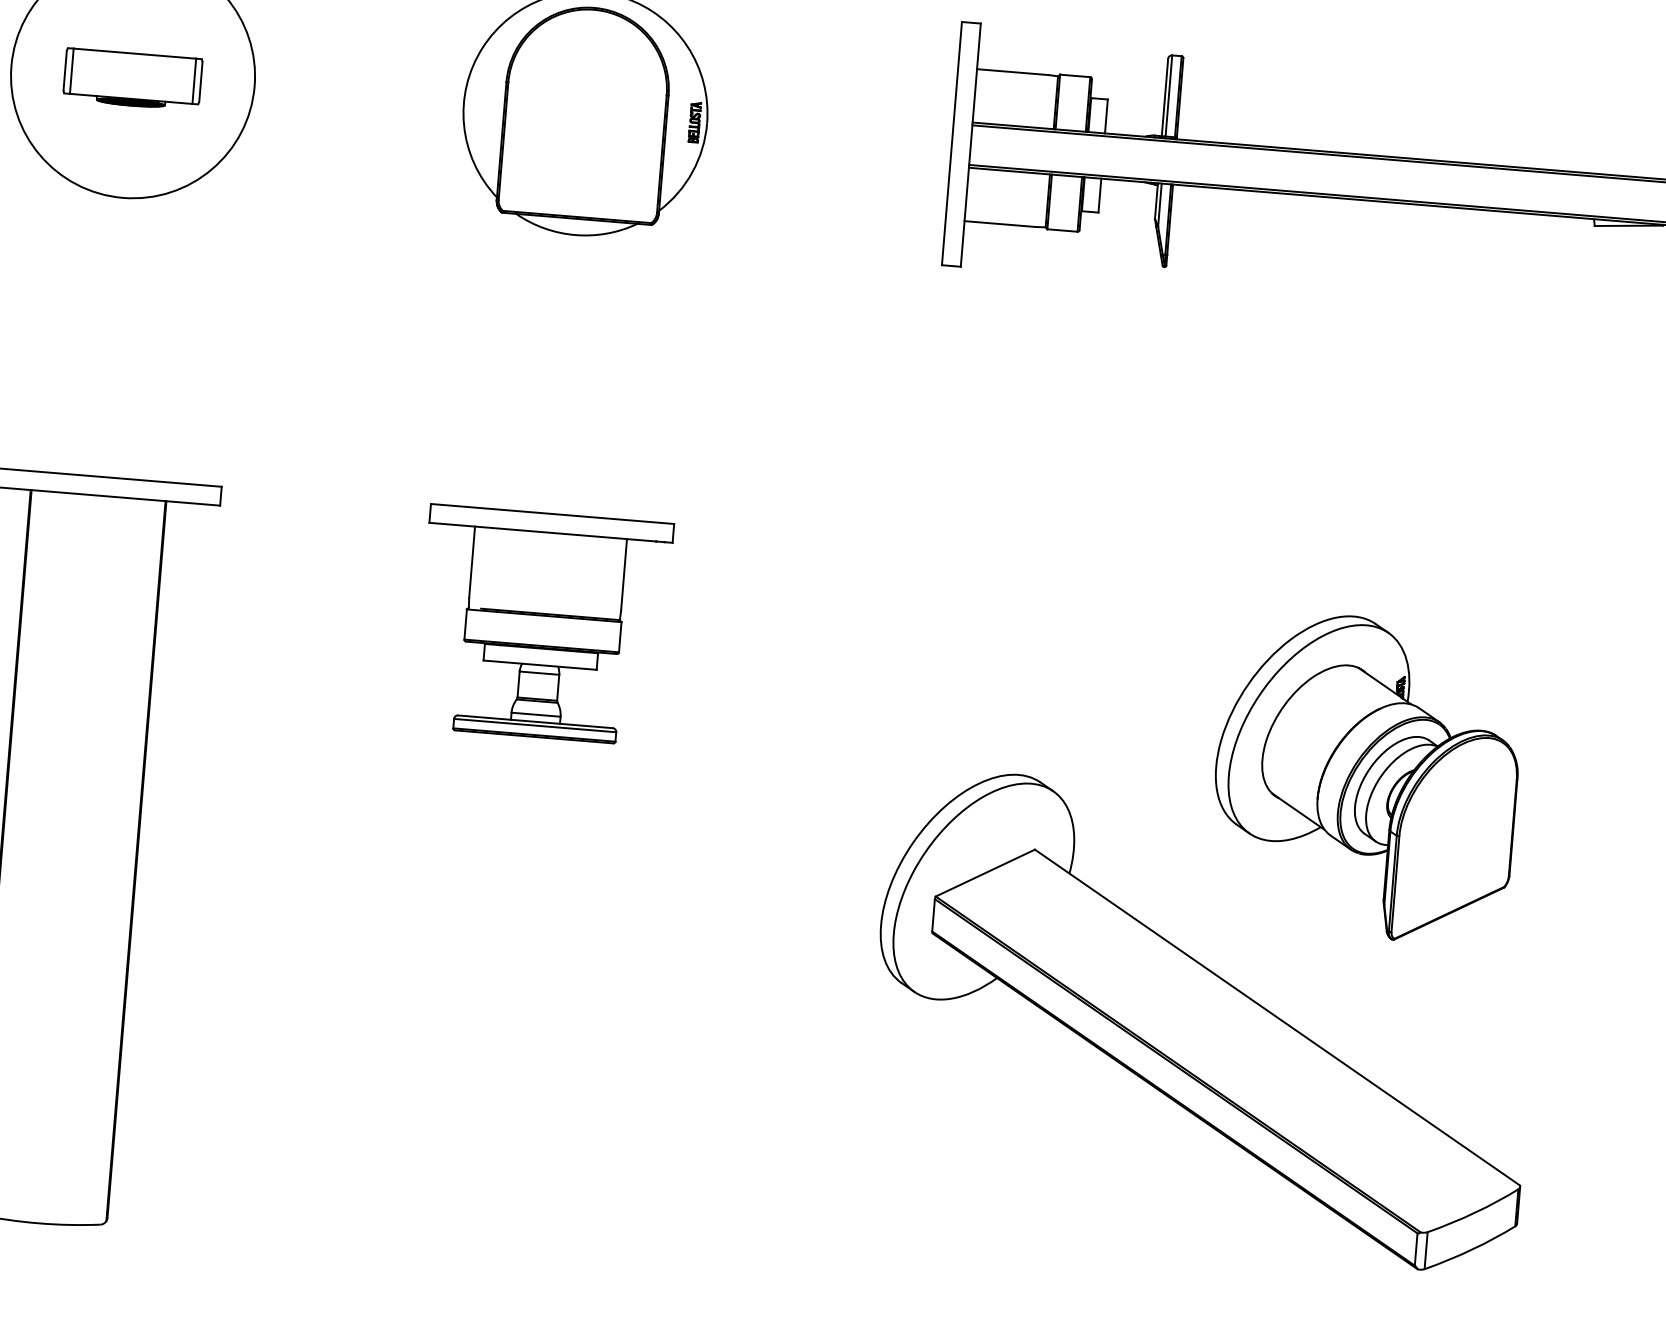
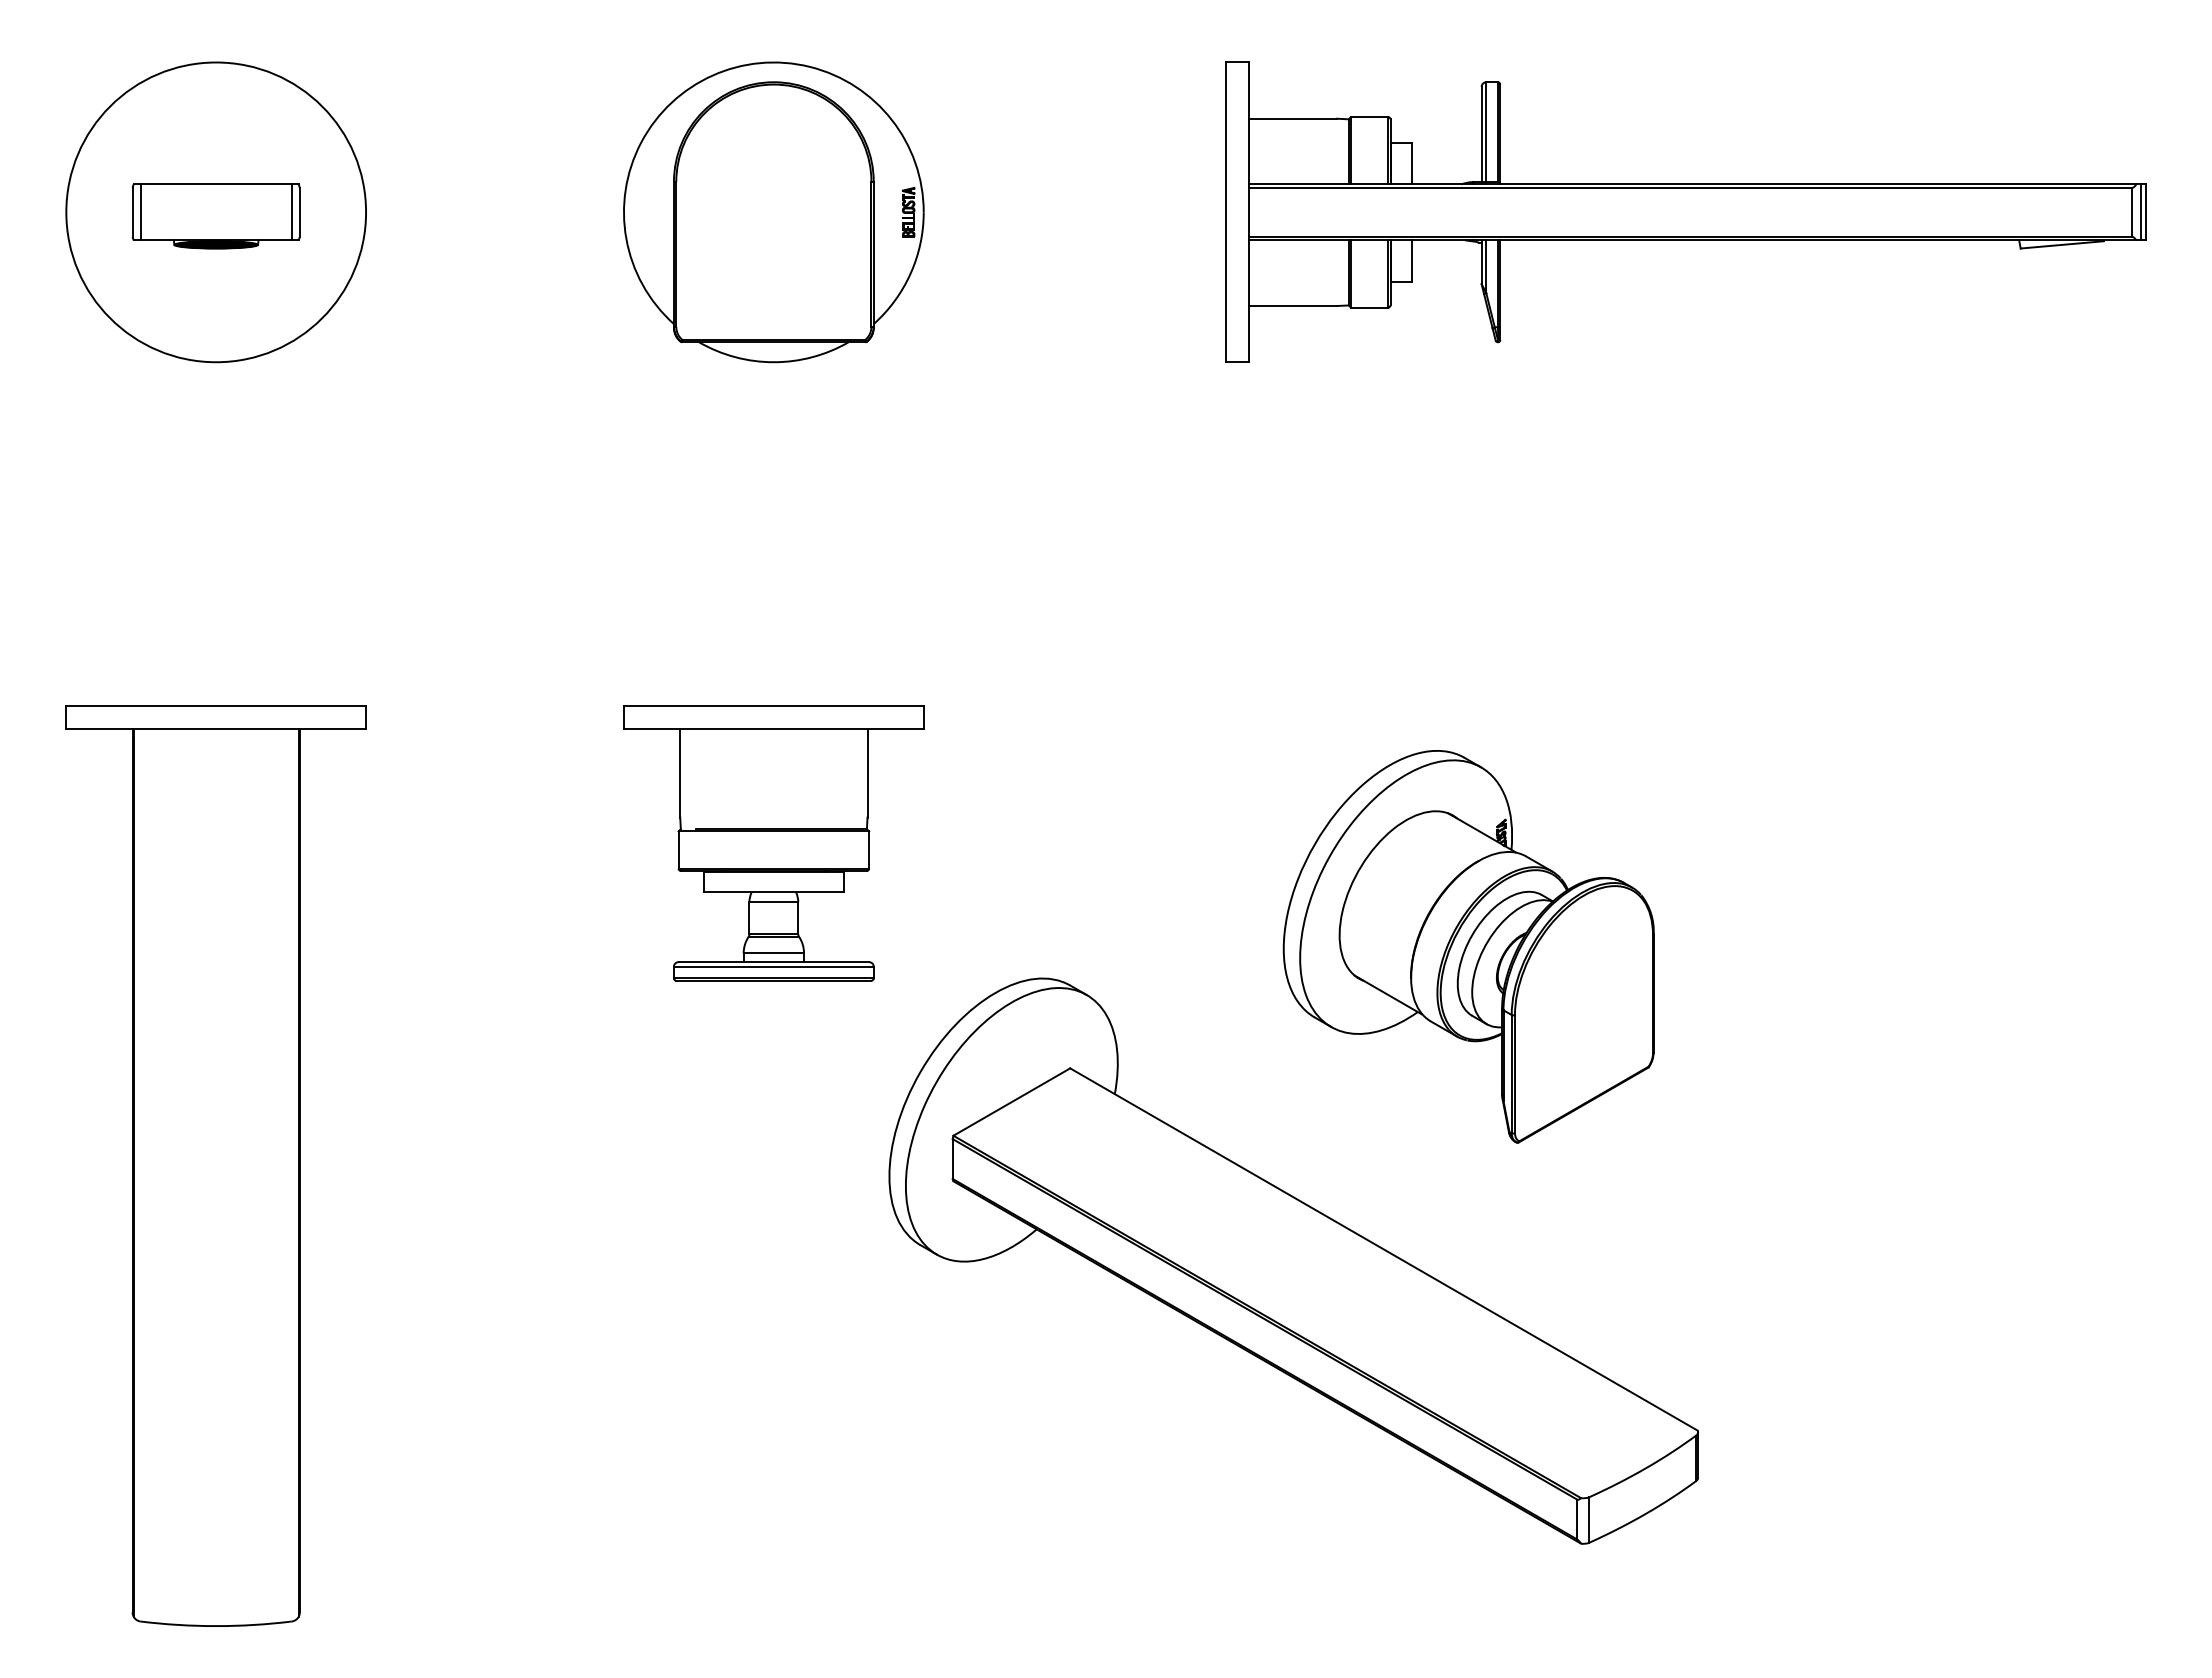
part: (1189, 955) -> (1270, 1182), moved

